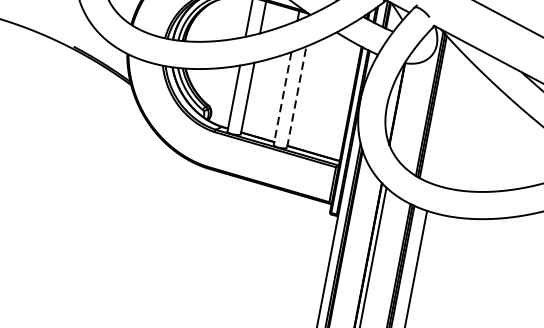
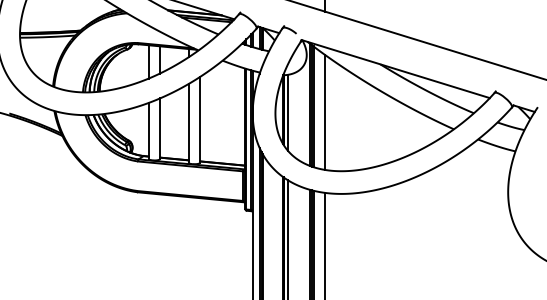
line: (297, 96) -> (200, 119), dashed -> solid
line: (282, 98) -> (188, 123), dashed -> solid
line: (401, 107) -> (287, 112), added
line: (445, 115) -> (324, 111), added

